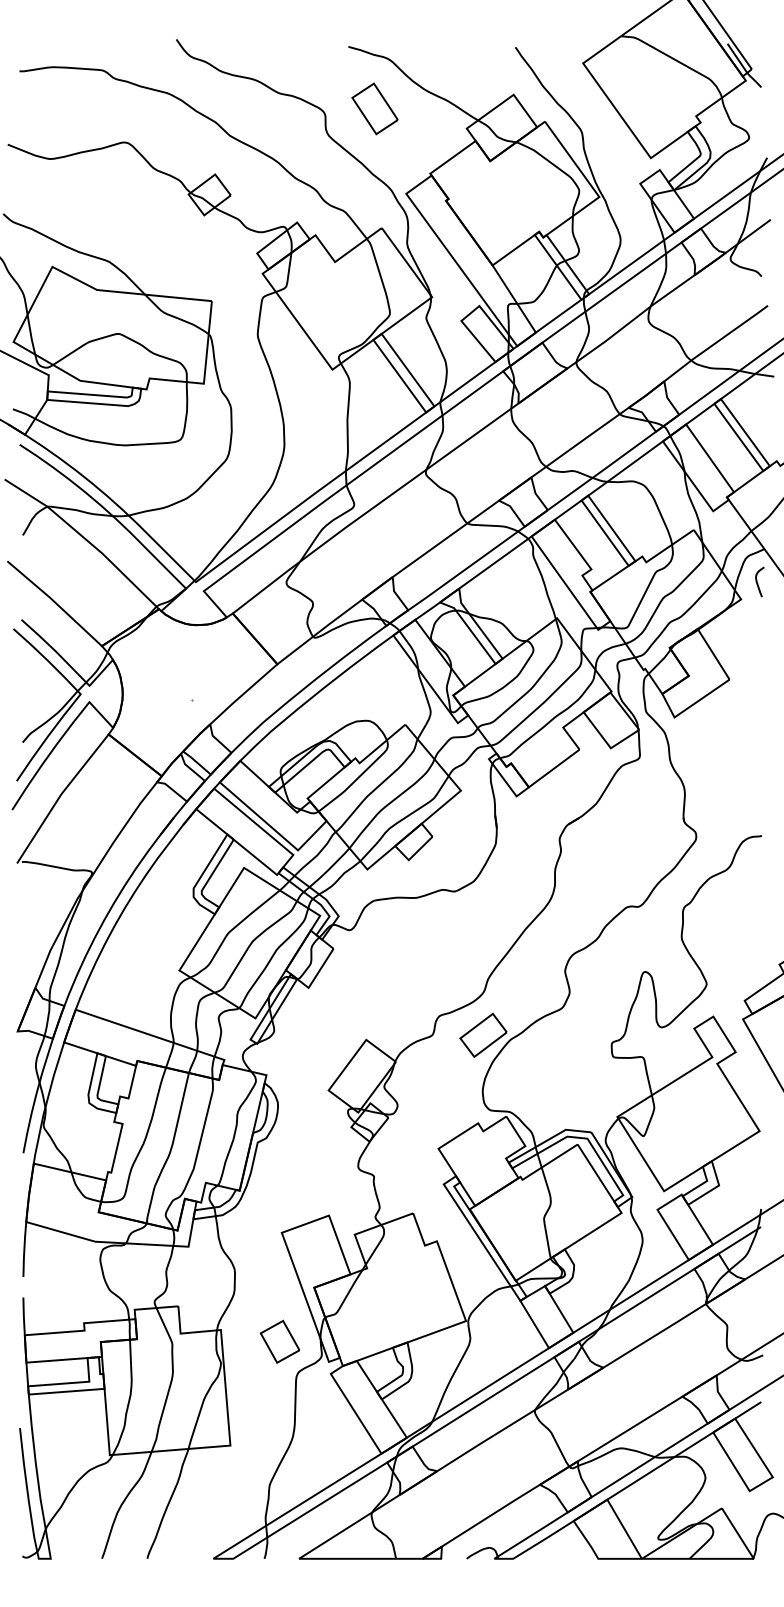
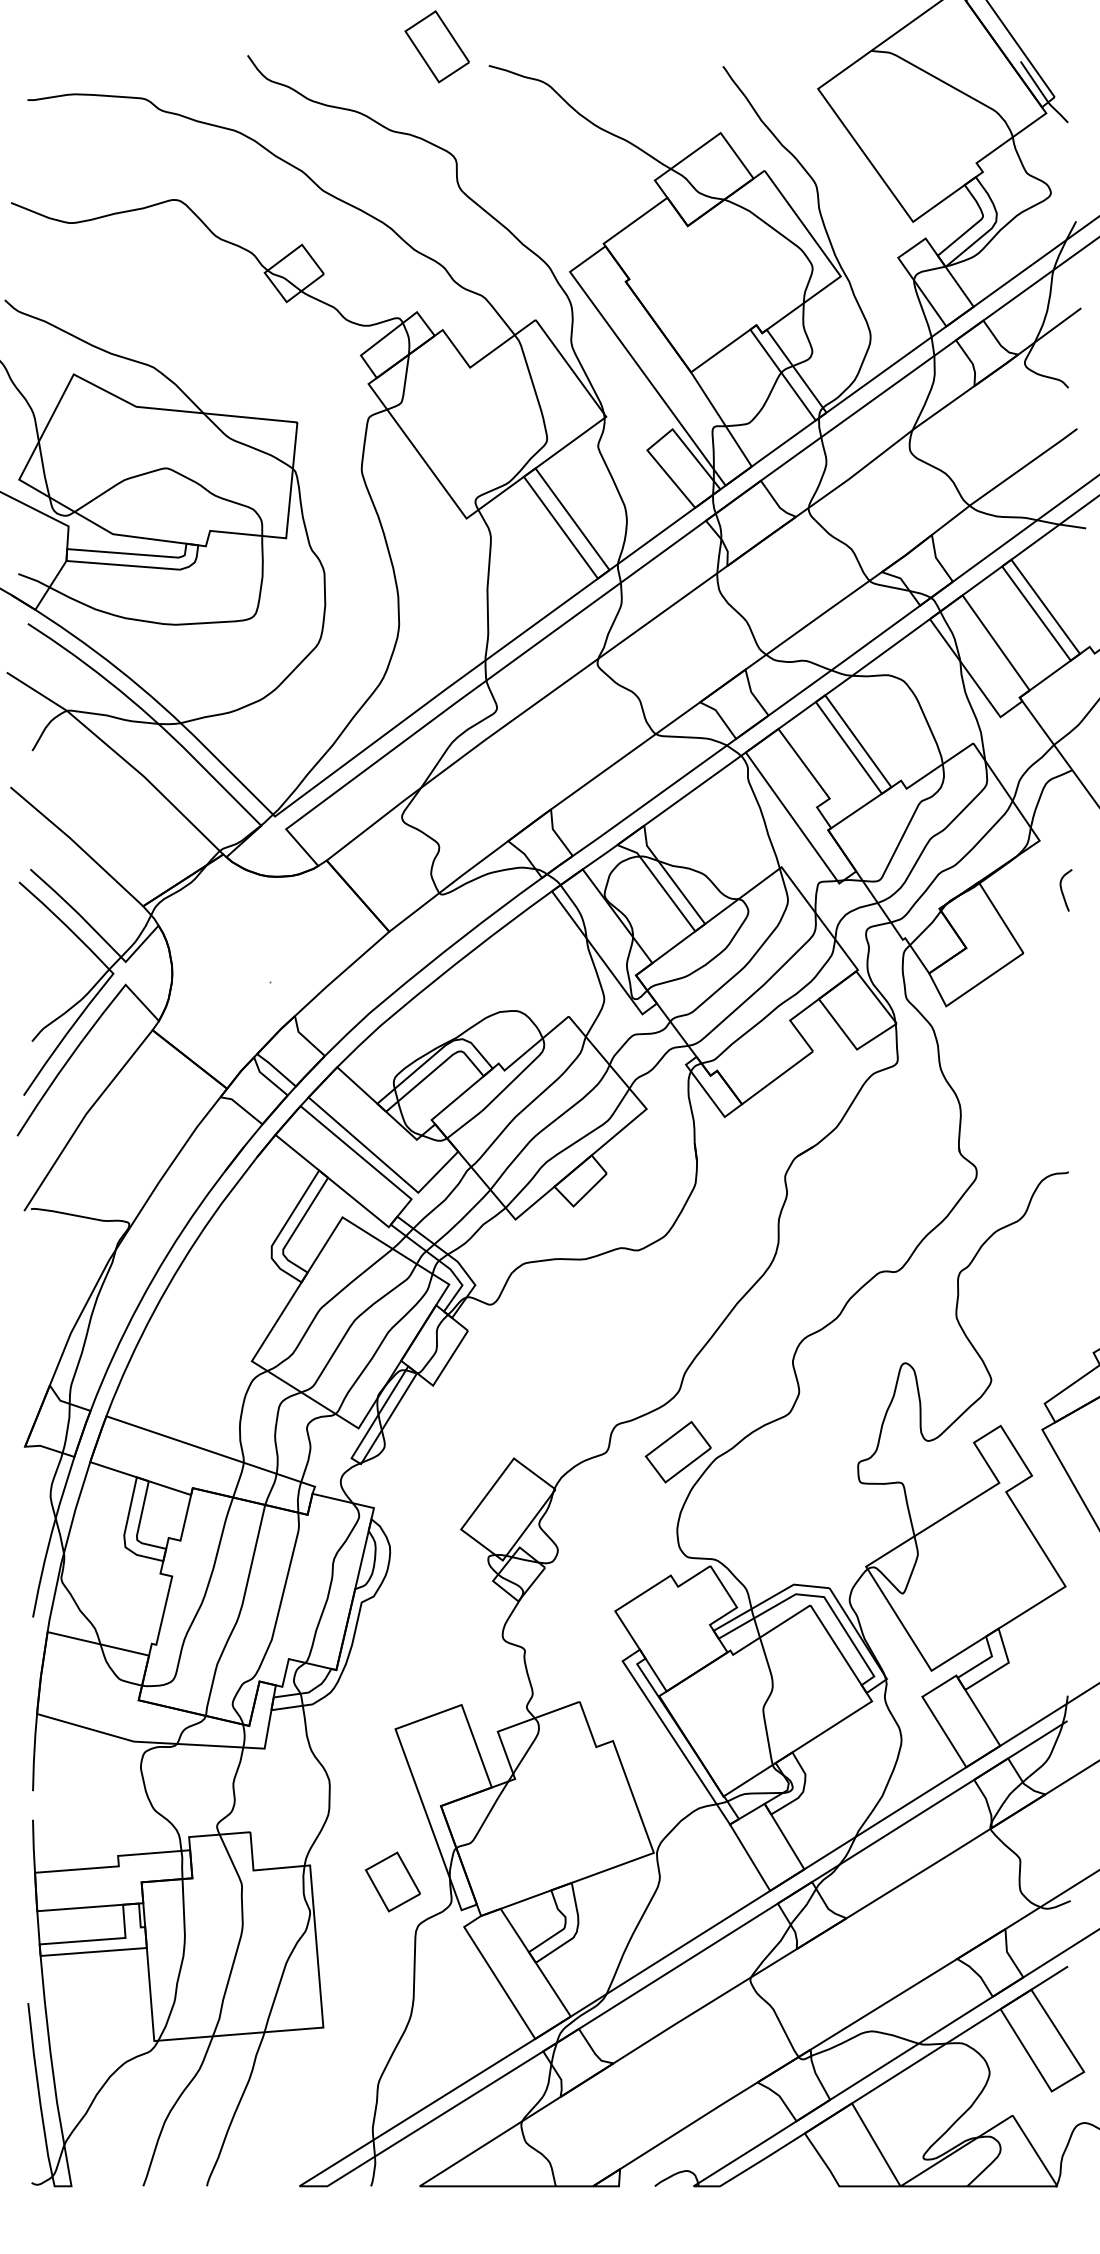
part: (374, 108) -> (436, 46), moved
curve: (758, 583) -> (1063, 892), moved

